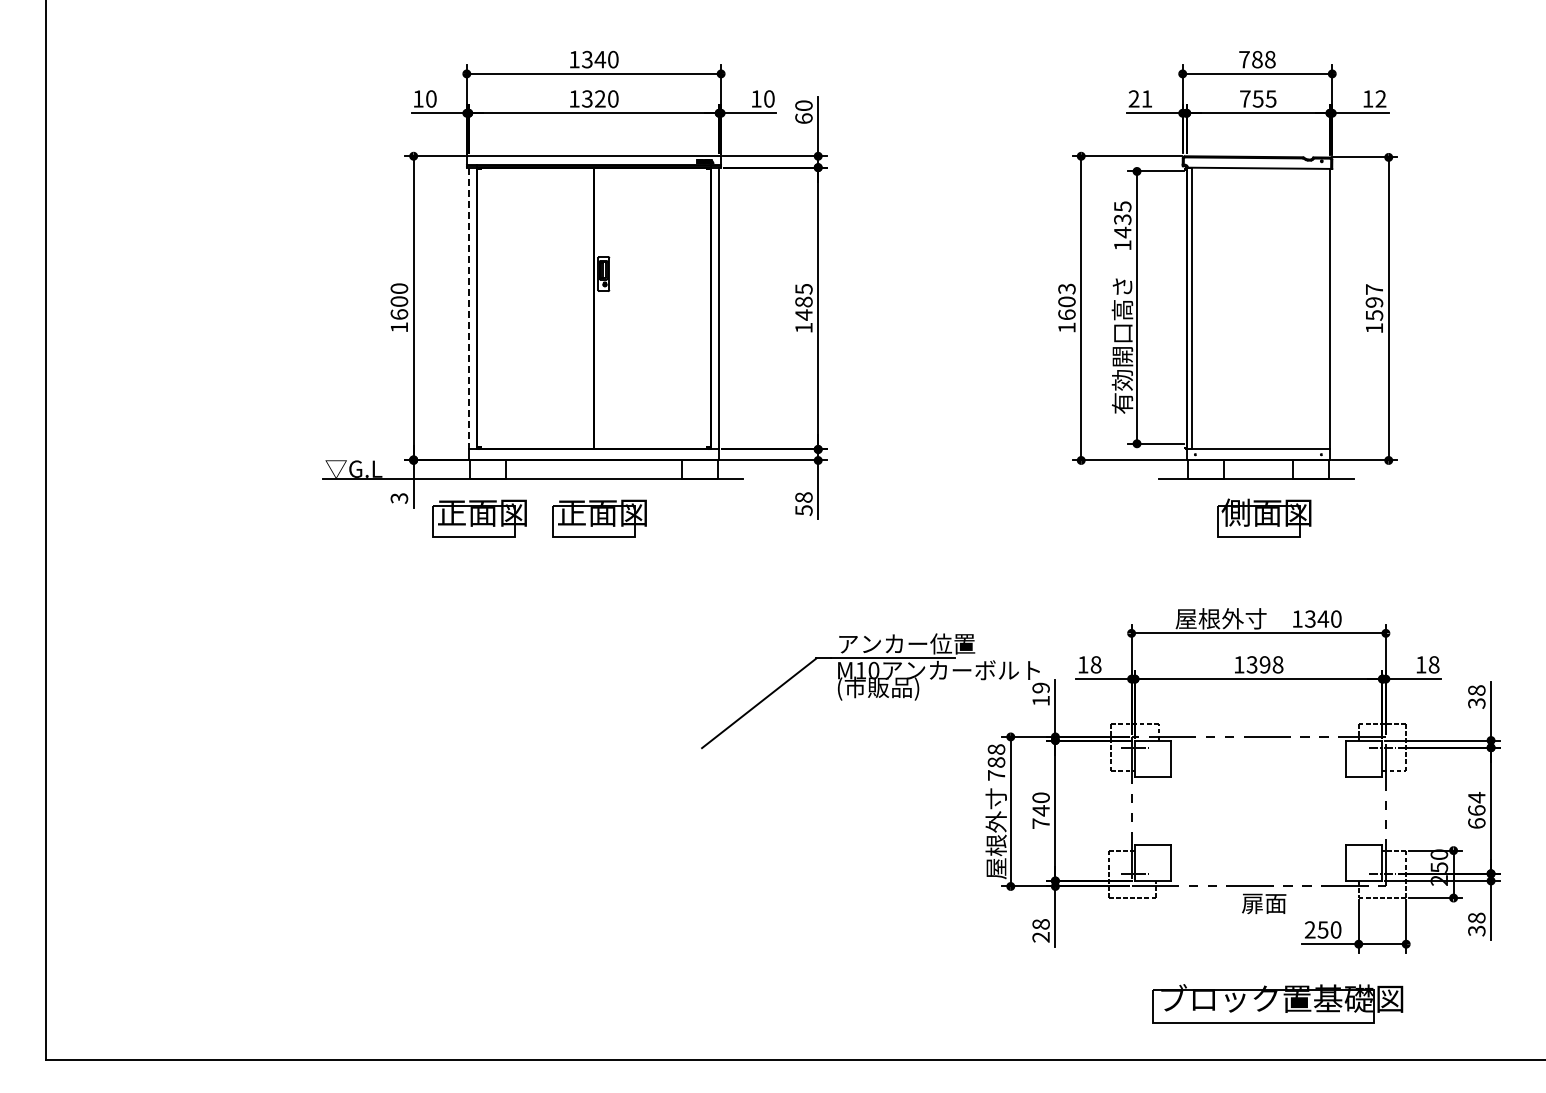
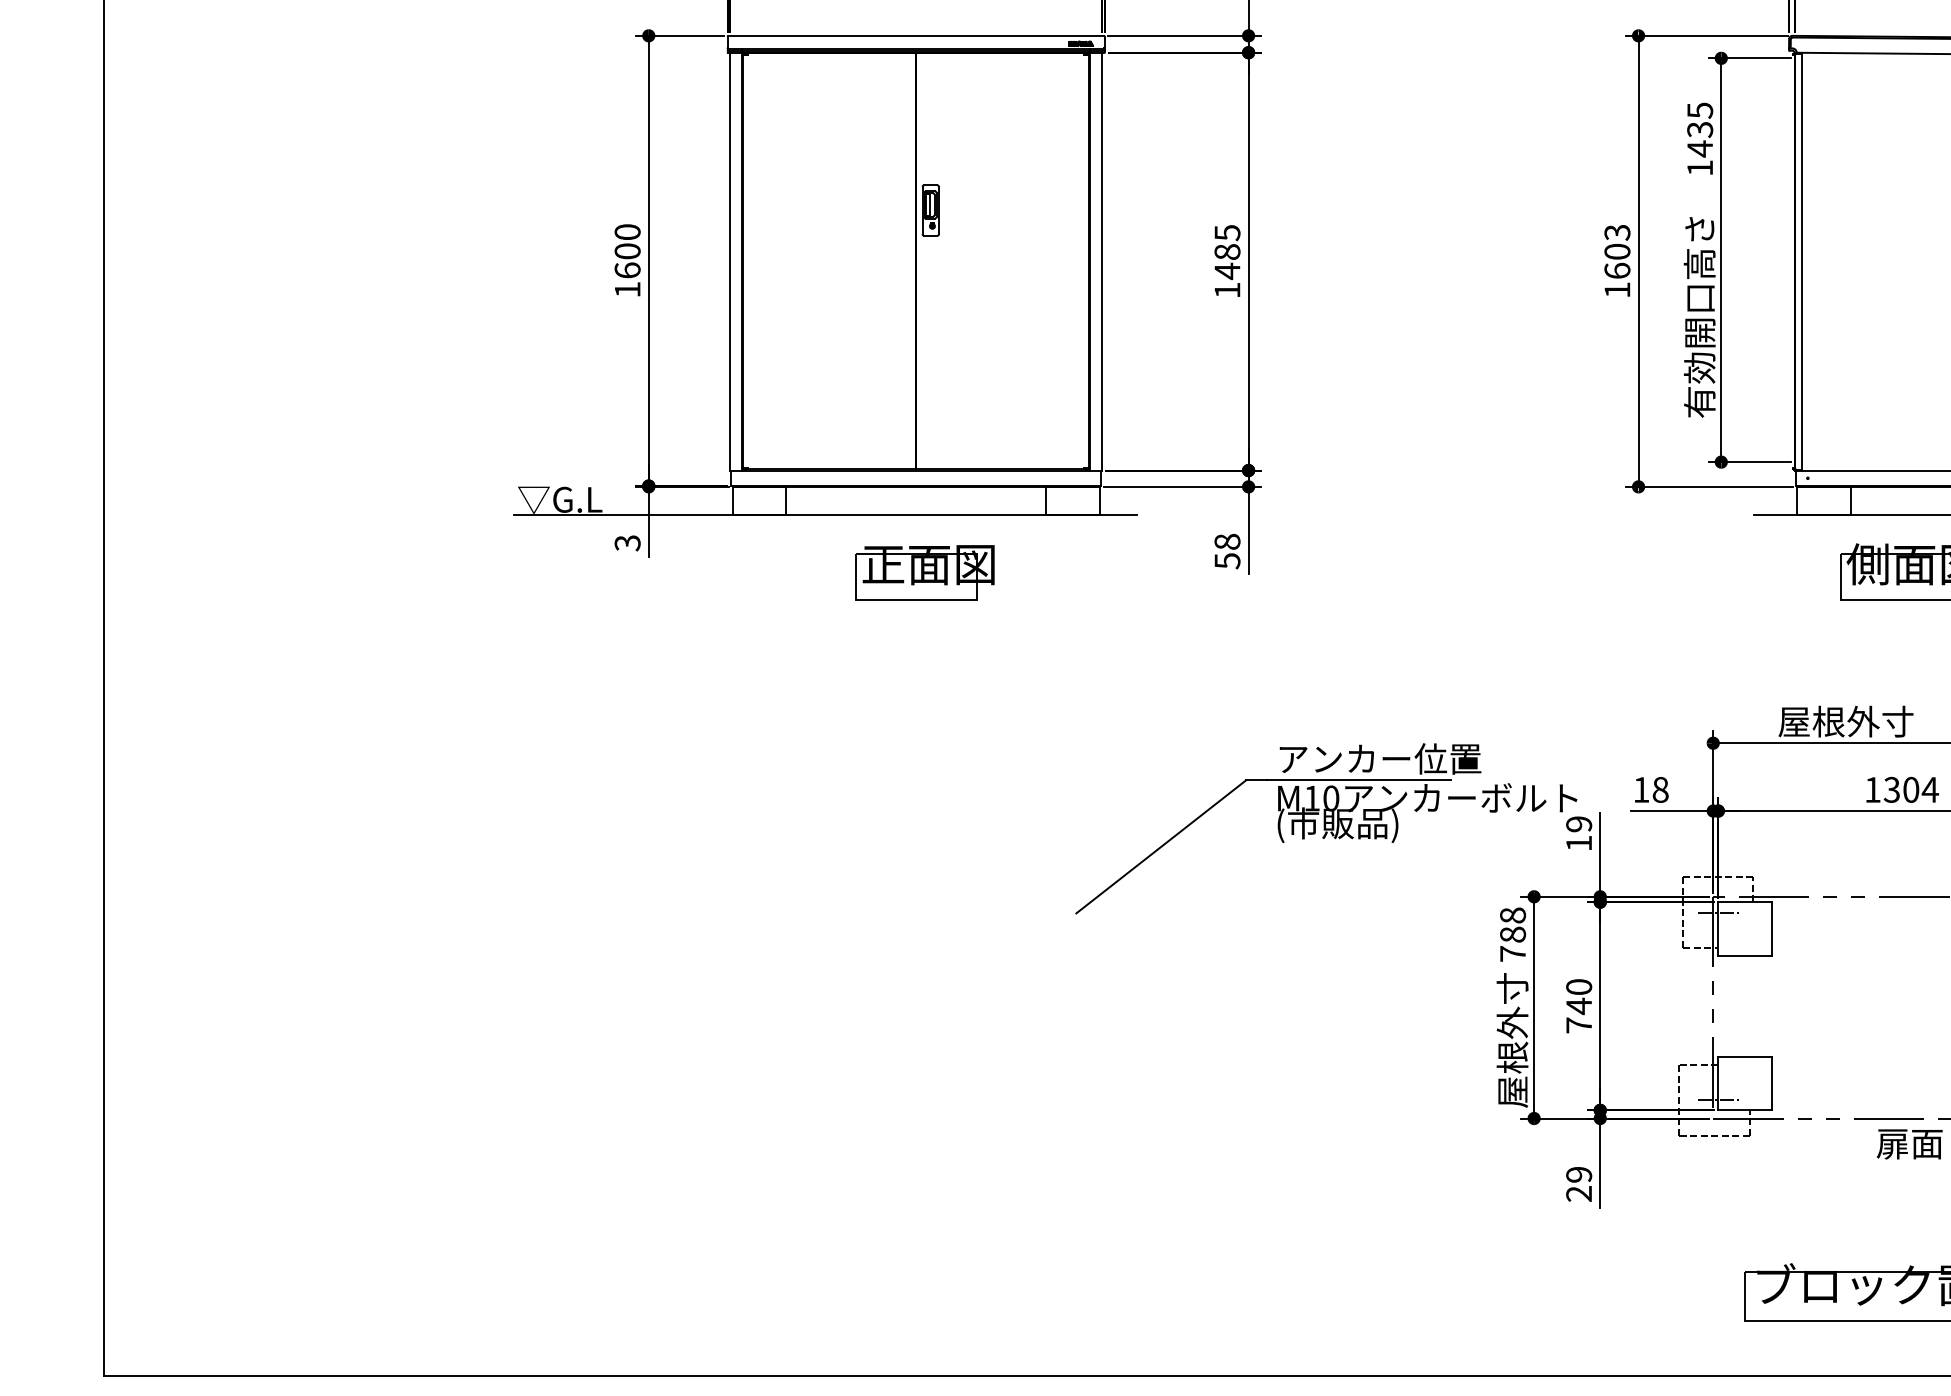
line: (468, 308) -> (730, 261), dashed -> solid
part: (479, 518) -> (746, 572), removed
text: (1271, 664) -> (1920, 789), 1398 -> 1304
text: (1040, 924) -> (1578, 1174), 28 -> 29

